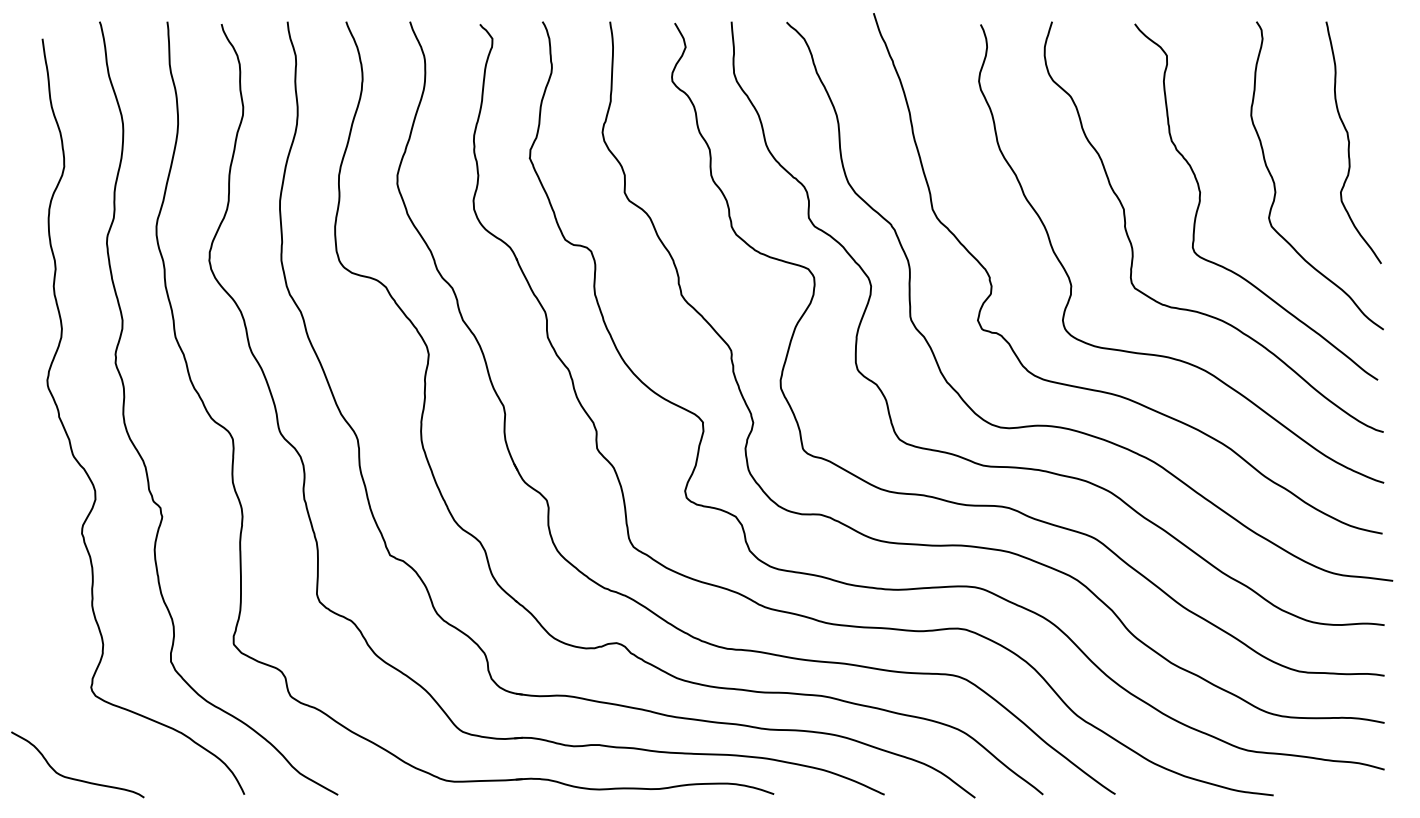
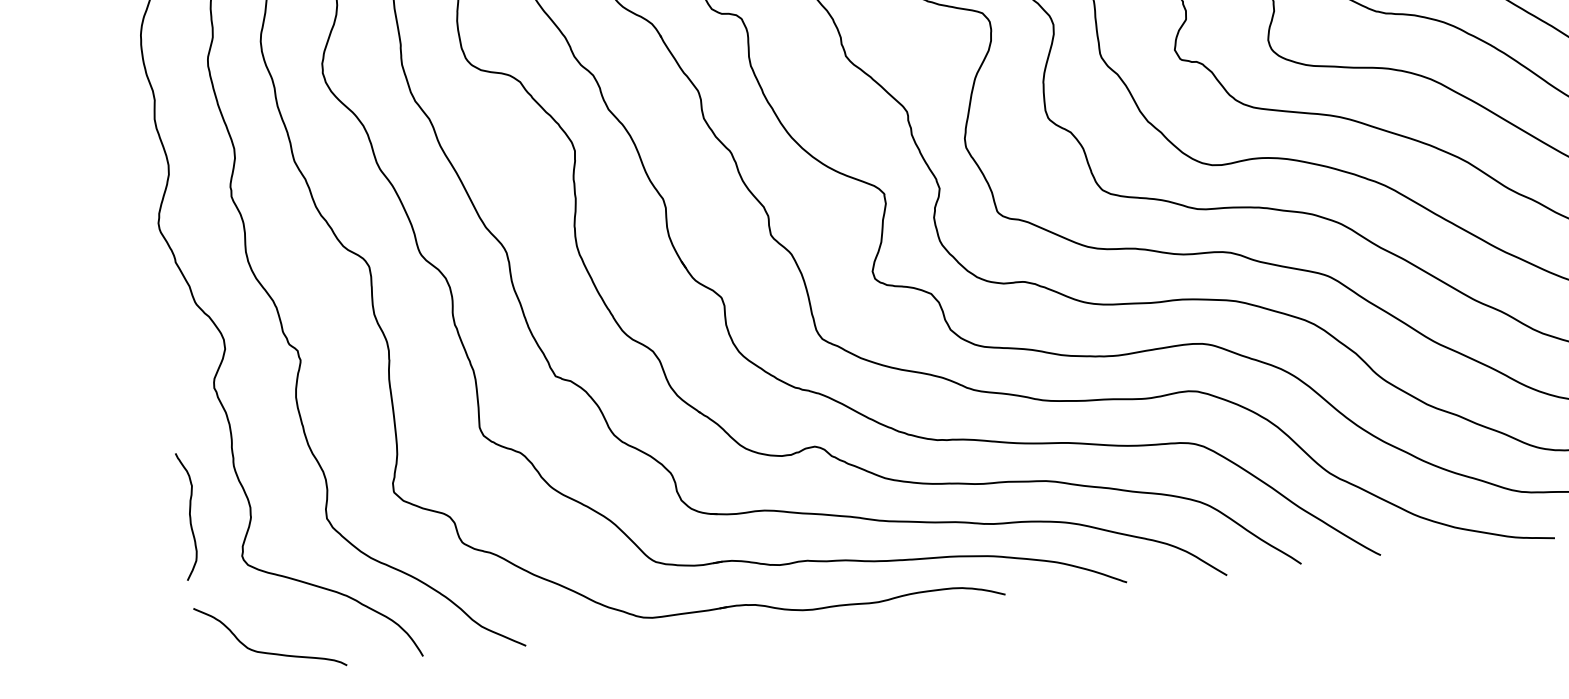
curve: (47, 646) -> (189, 516), added
curve: (76, 778) -> (270, 652), moved

